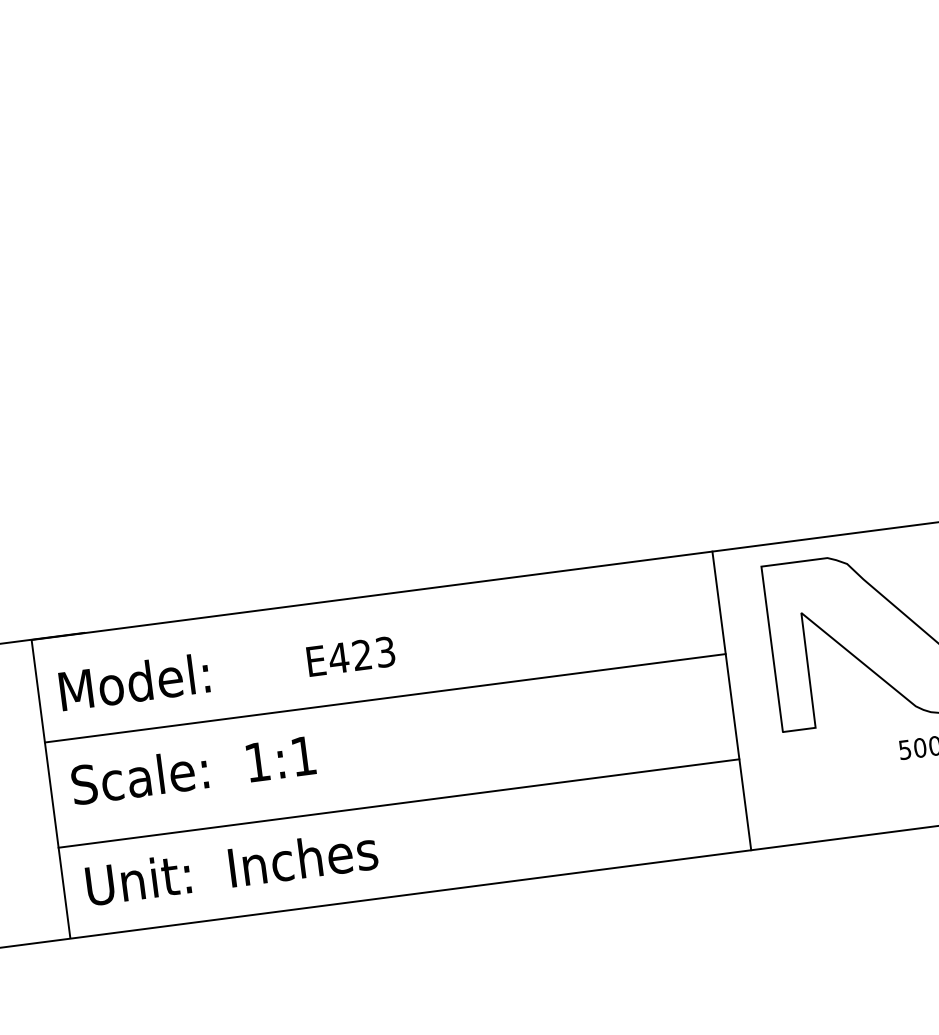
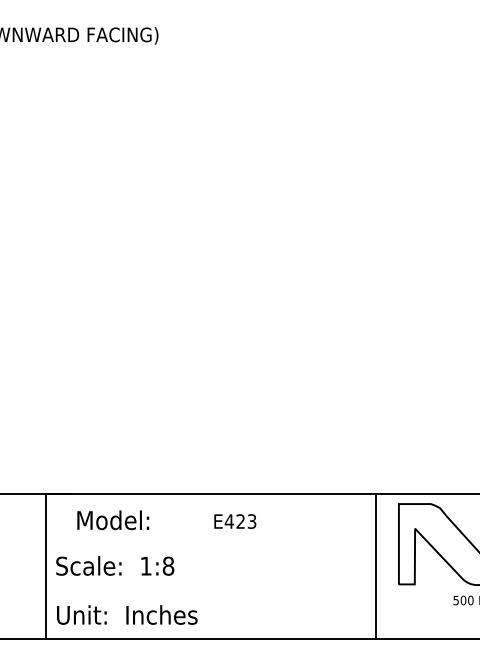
text: (351, 656) -> (235, 521), moved
text: (134, 682) -> (113, 520), moved
line: (384, 698) -> (210, 543), removed
text: (303, 754) -> (168, 565), 1:1 -> 1:8
line: (397, 803) -> (210, 594), removed

